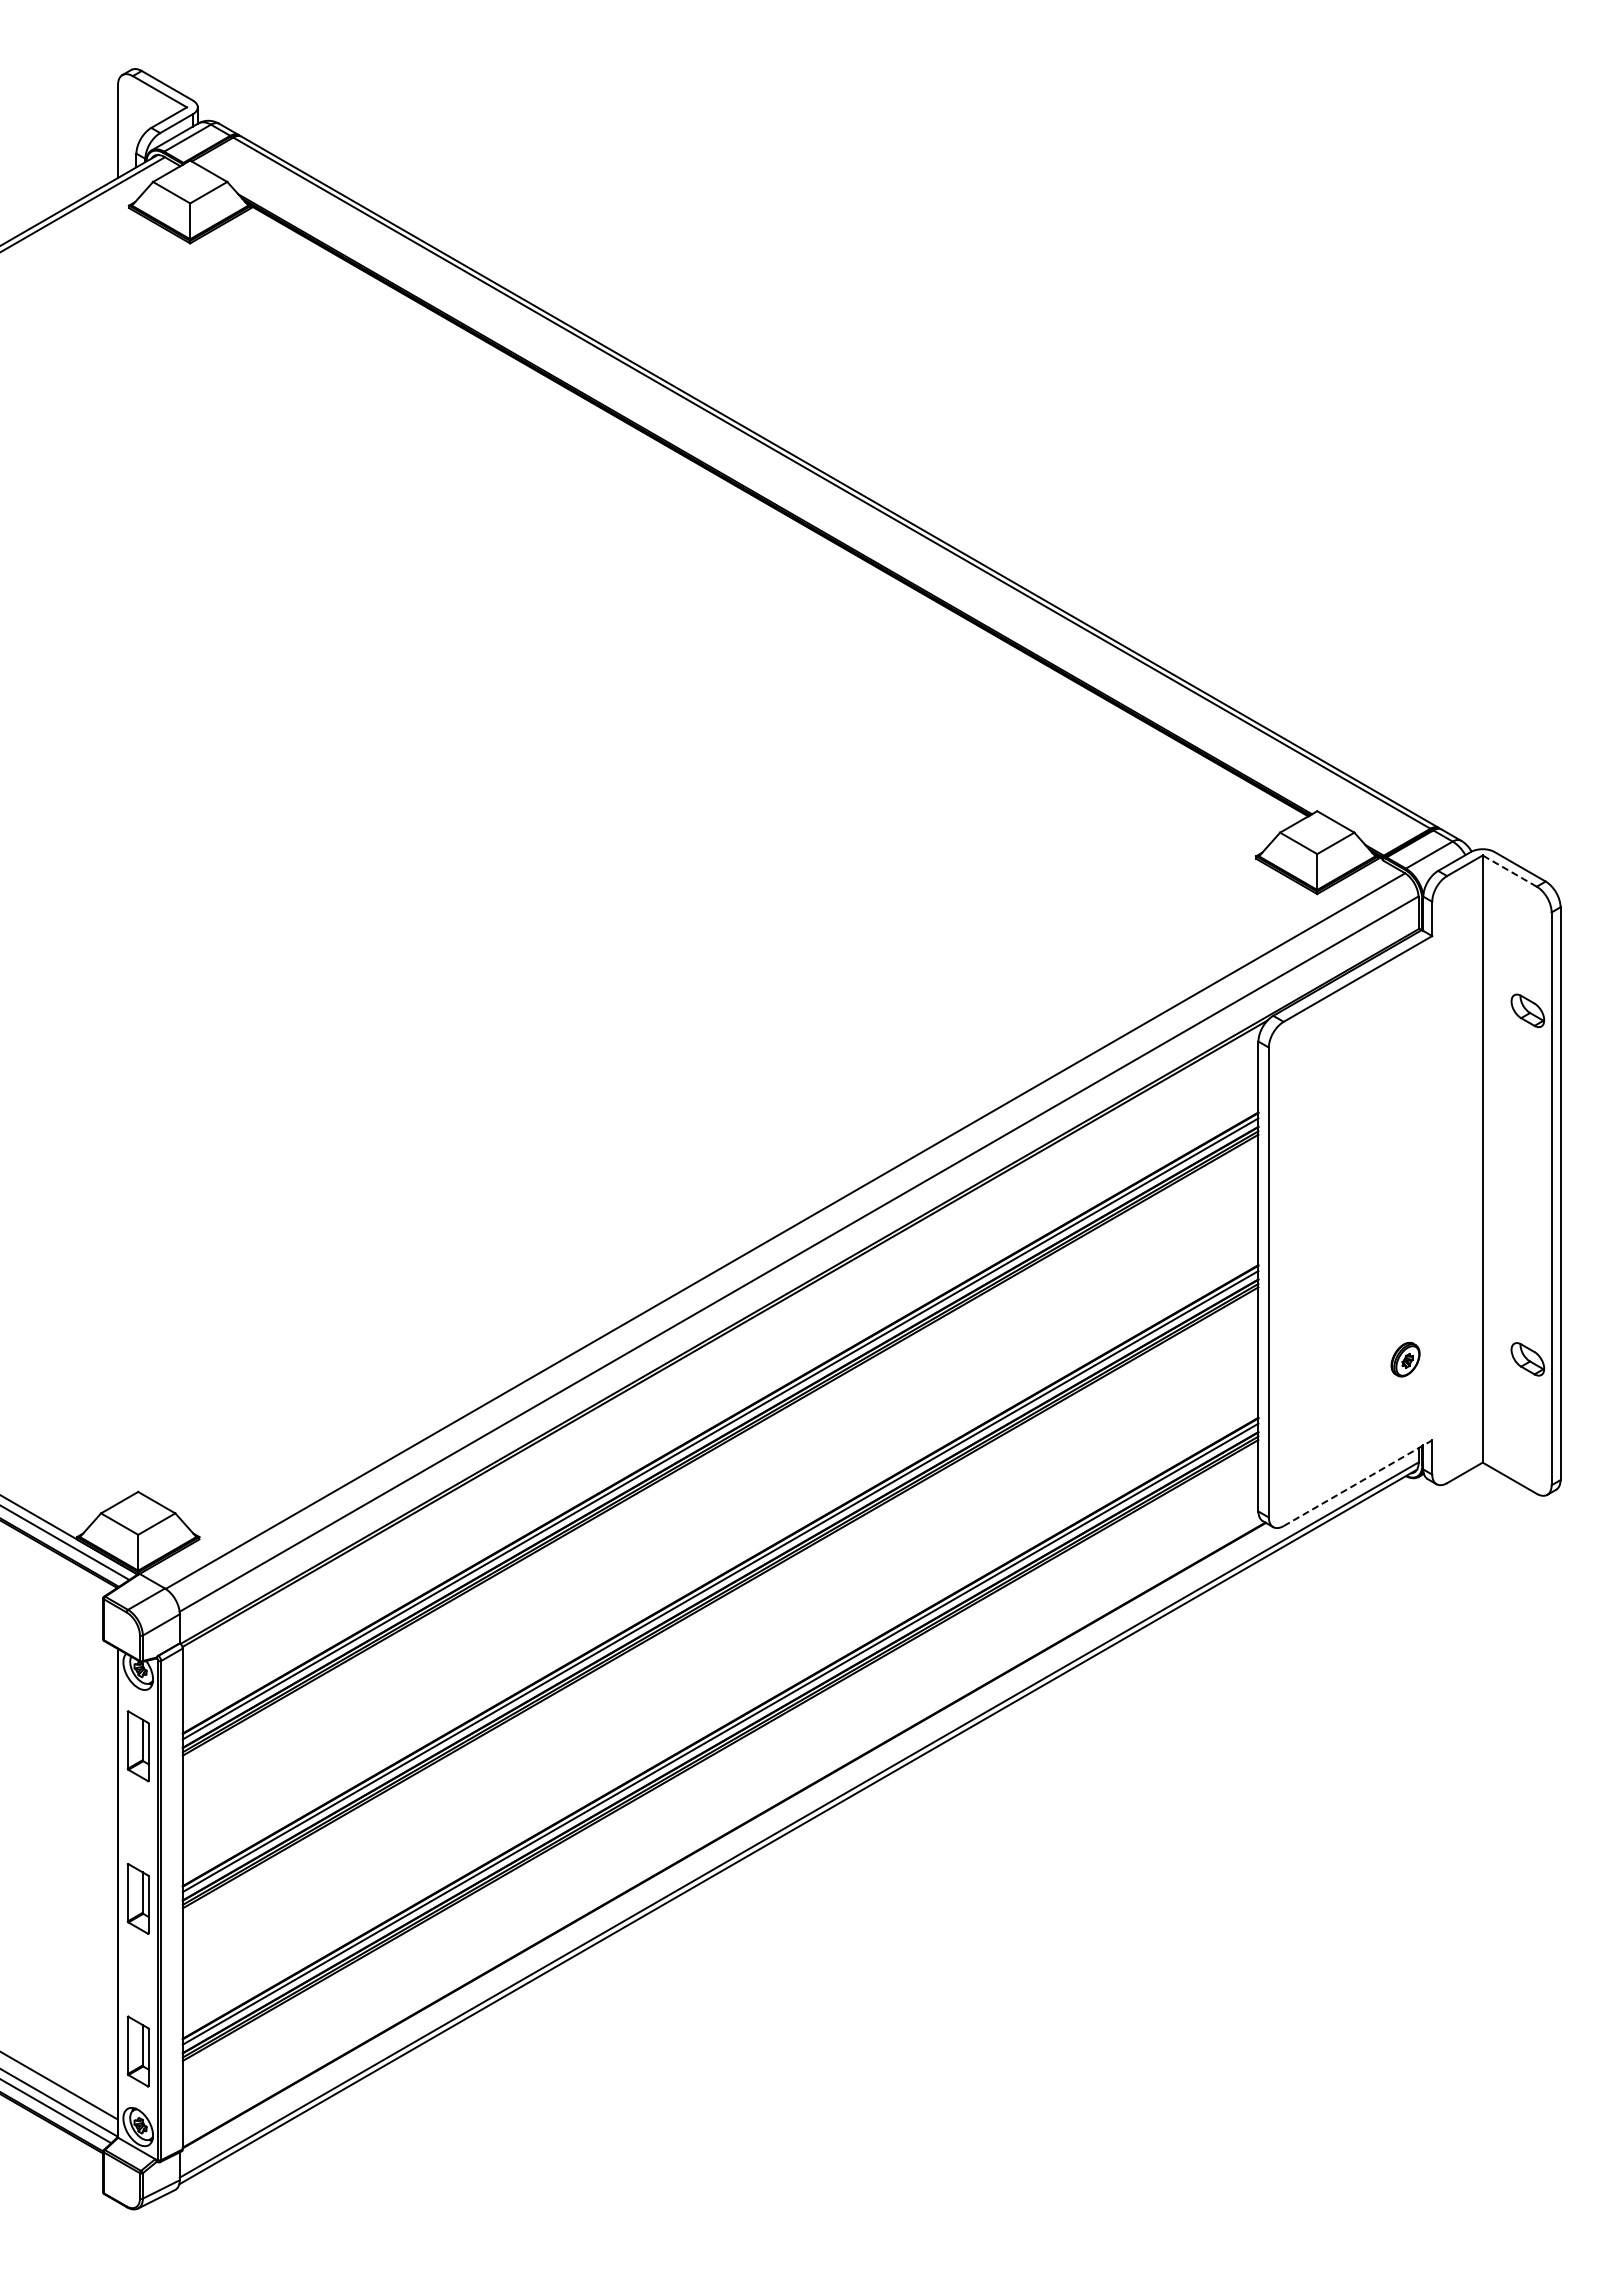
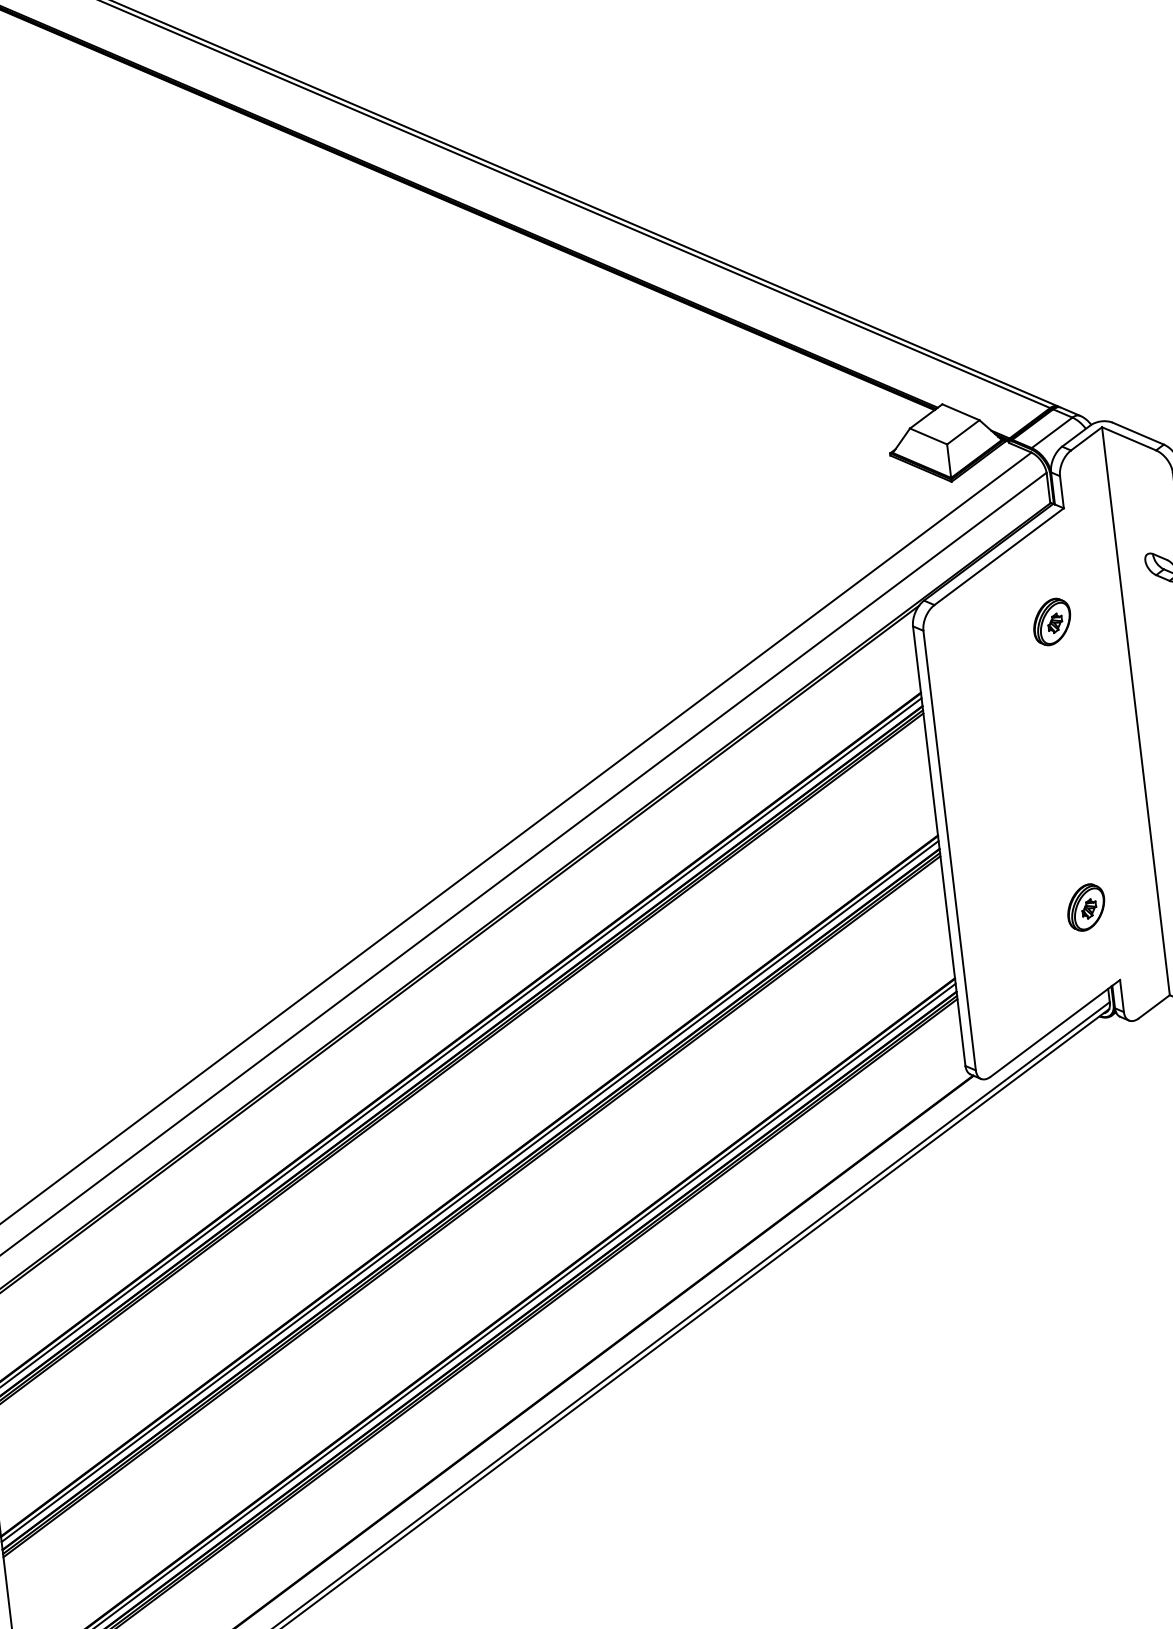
line: (1509, 870) -> (1128, 438), dashed -> solid
part: (1405, 1054) -> (1052, 622), added
part: (1405, 1359) -> (1086, 907), size x1.43
line: (1357, 1483) -> (1054, 1028), dashed -> solid

